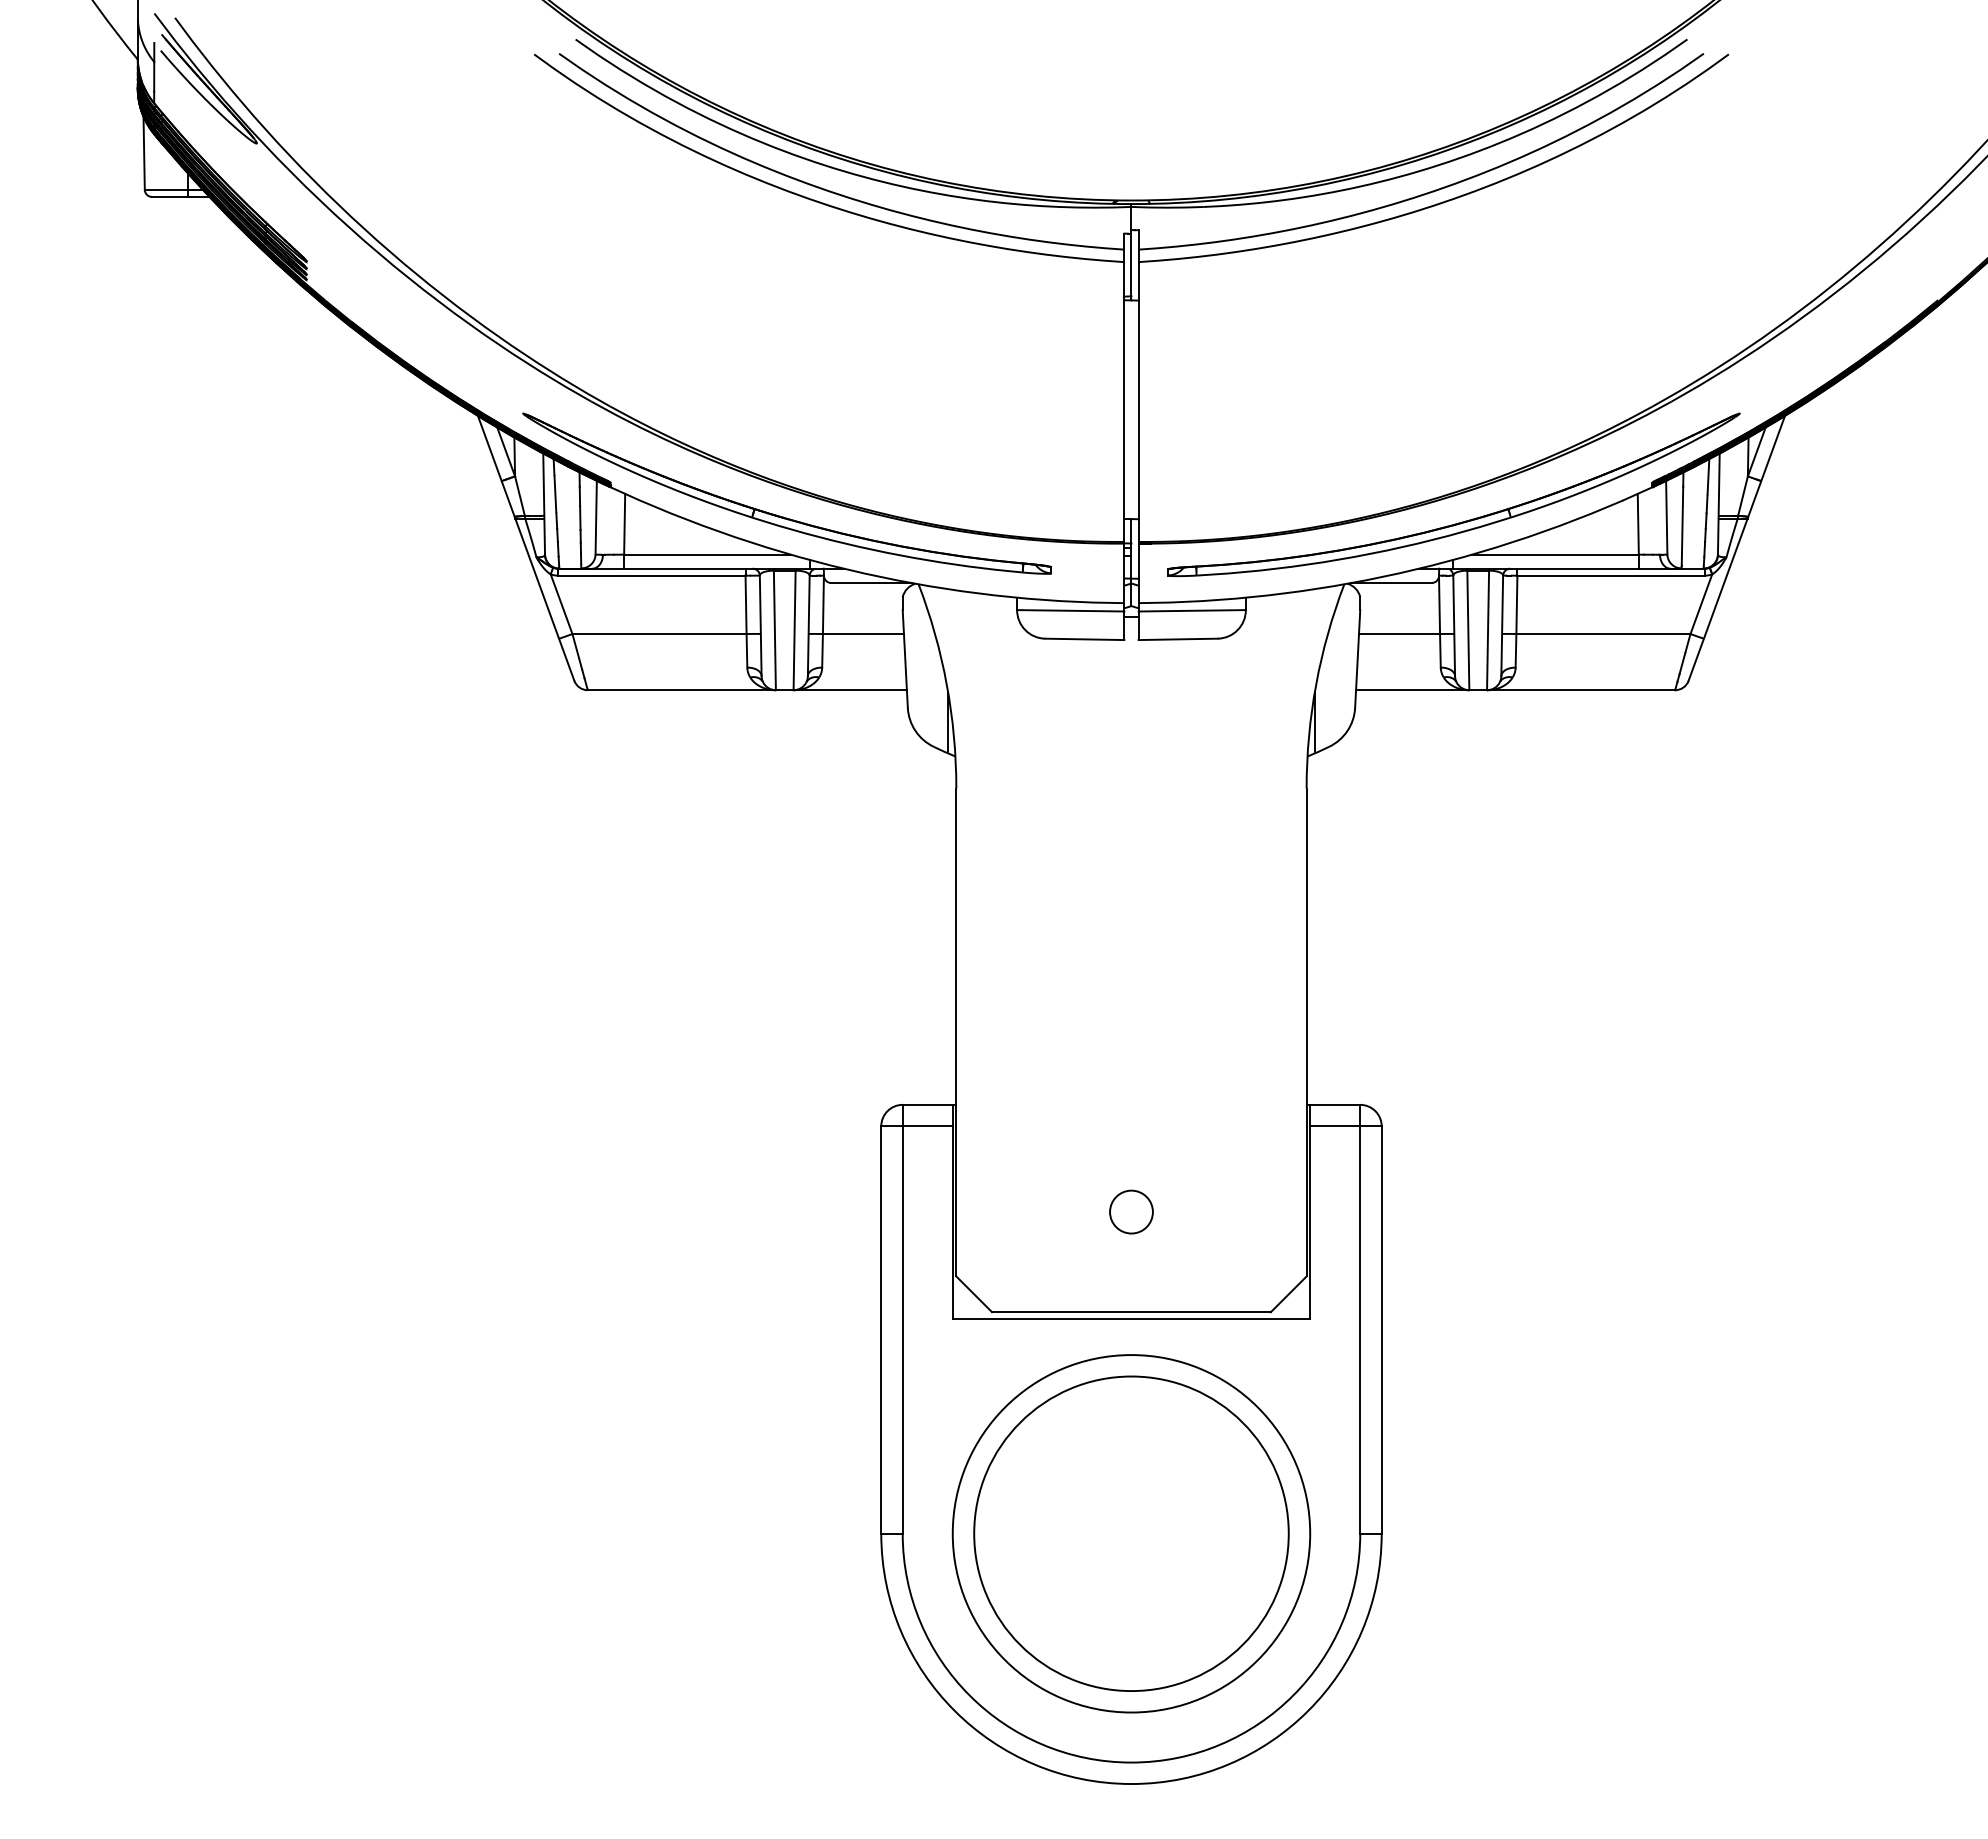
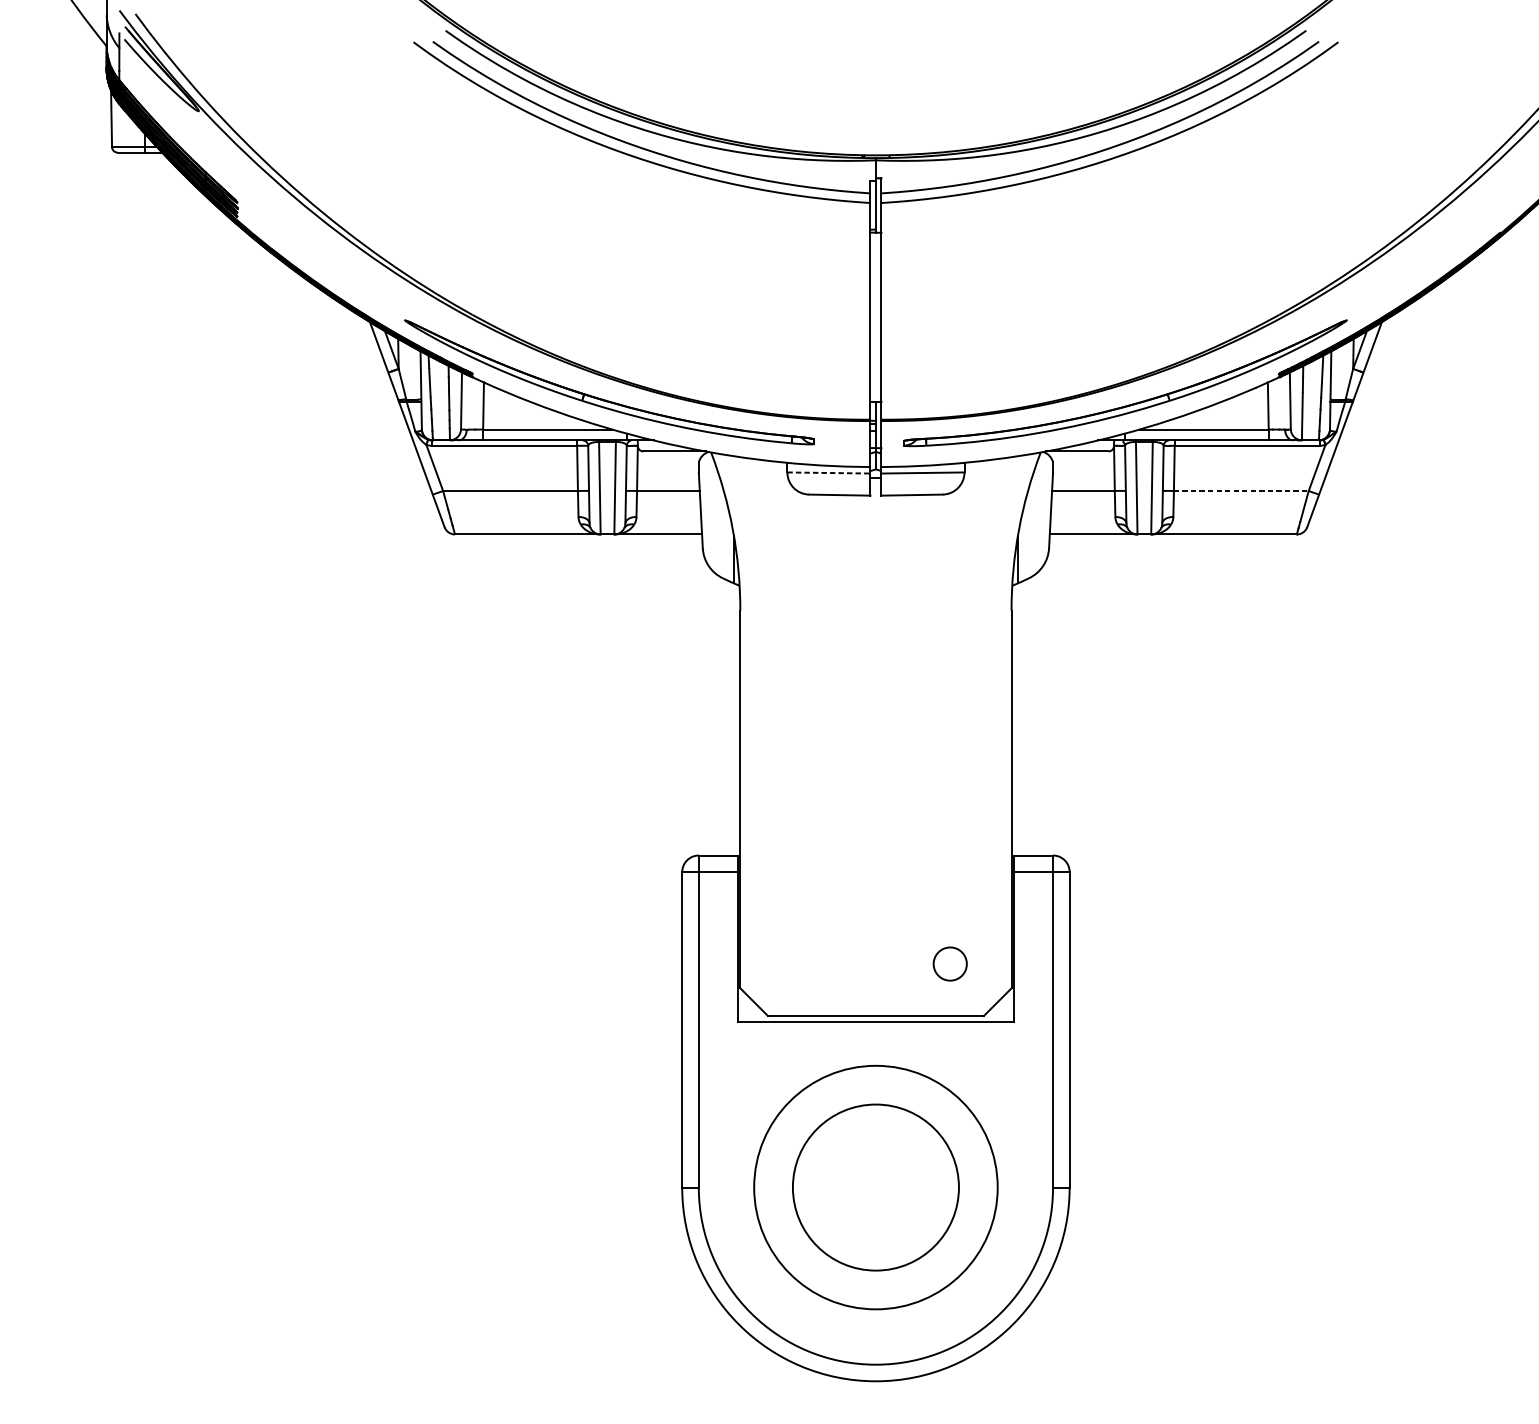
line: (1070, 610) -> (828, 472), solid -> dashed
line: (1603, 634) -> (1241, 491), solid -> dashed
circle: (1131, 1211) -> (950, 963), moved
circle: (1131, 1533) -> (875, 1187), size x0.6

